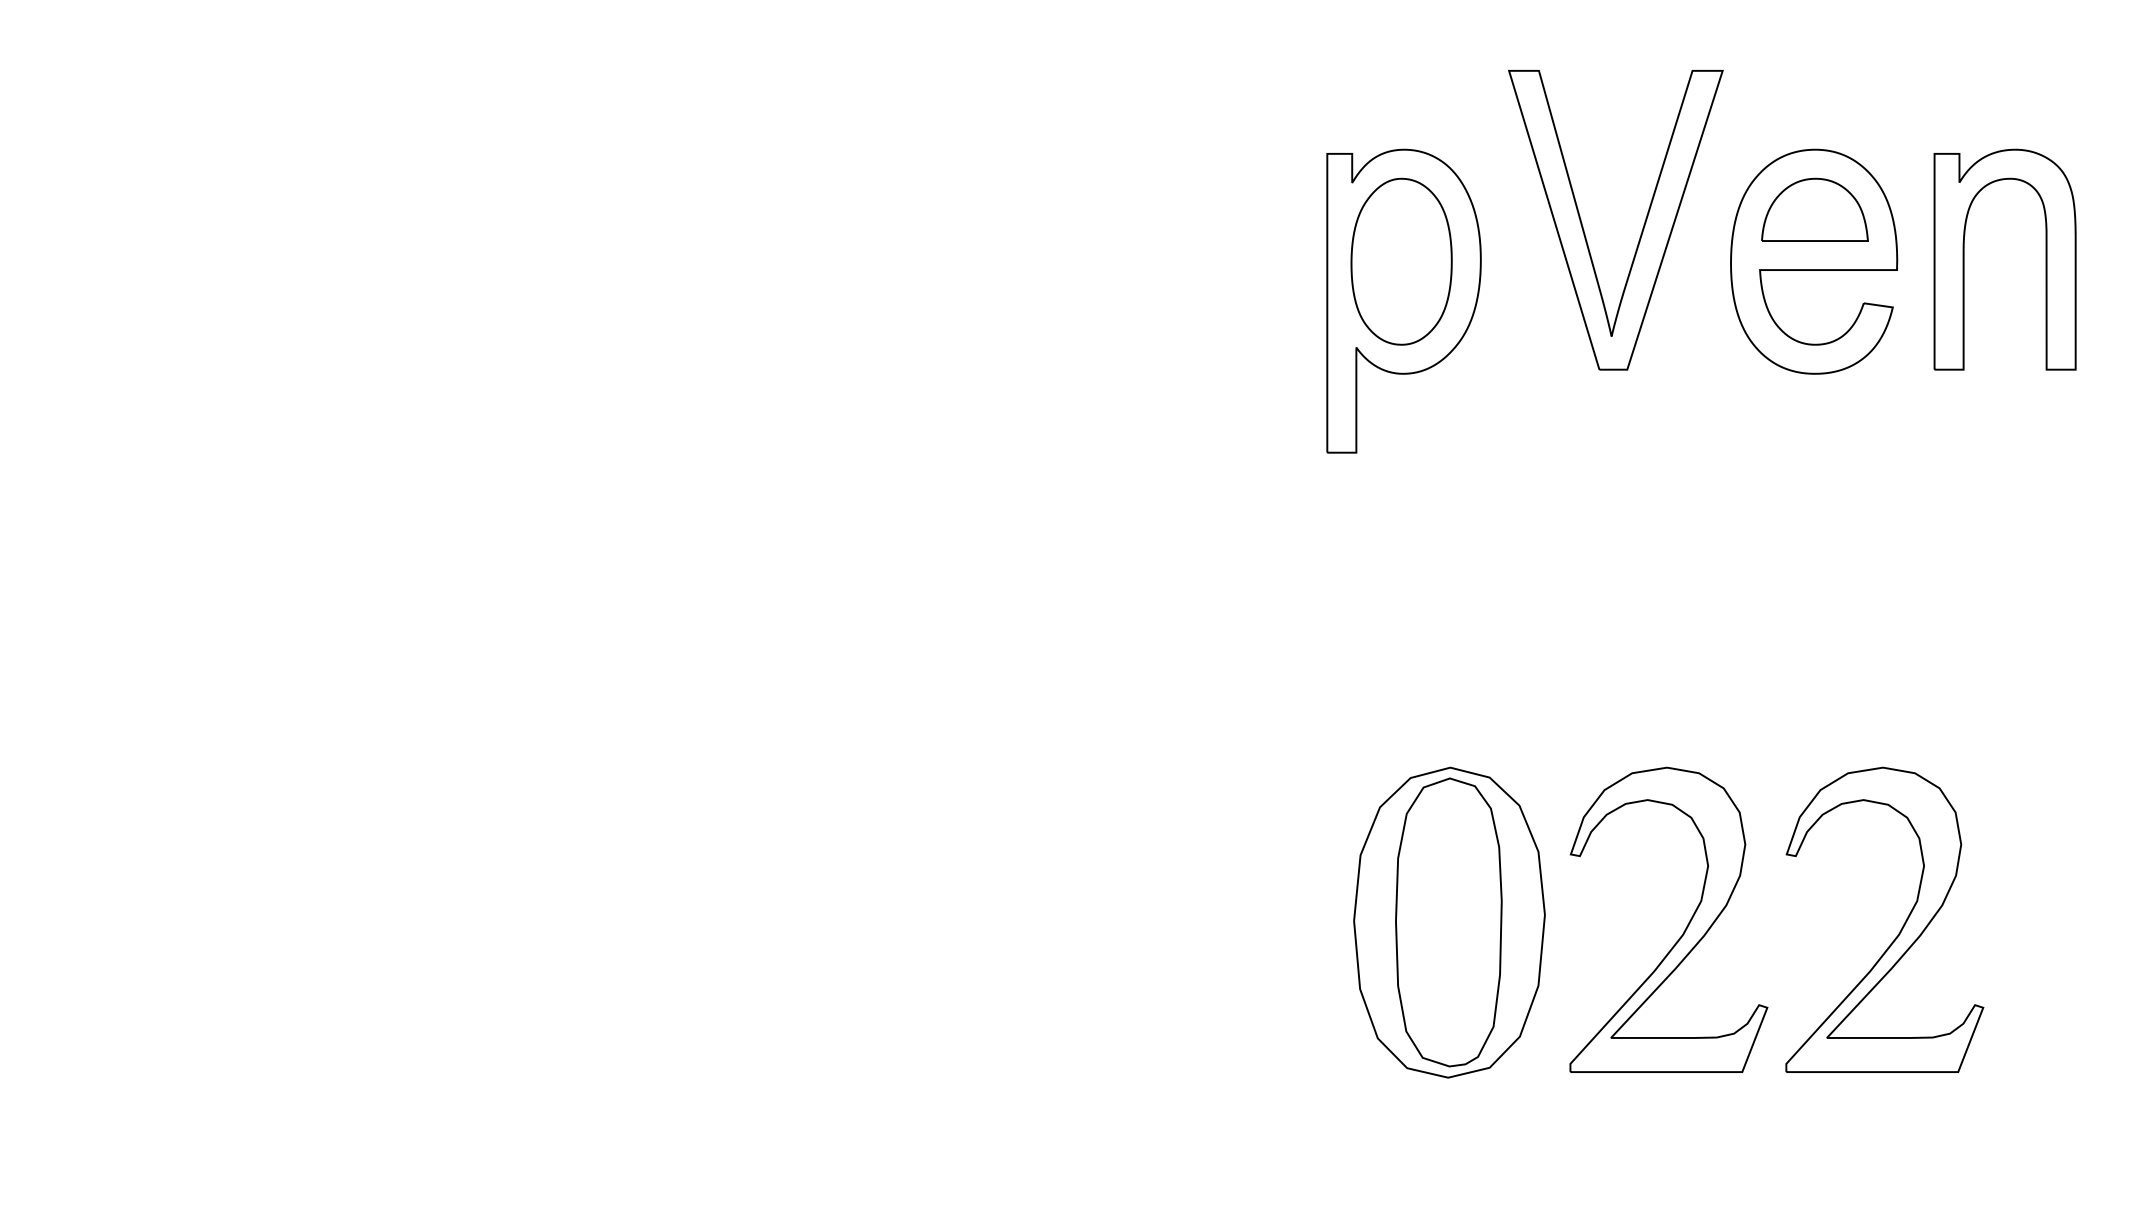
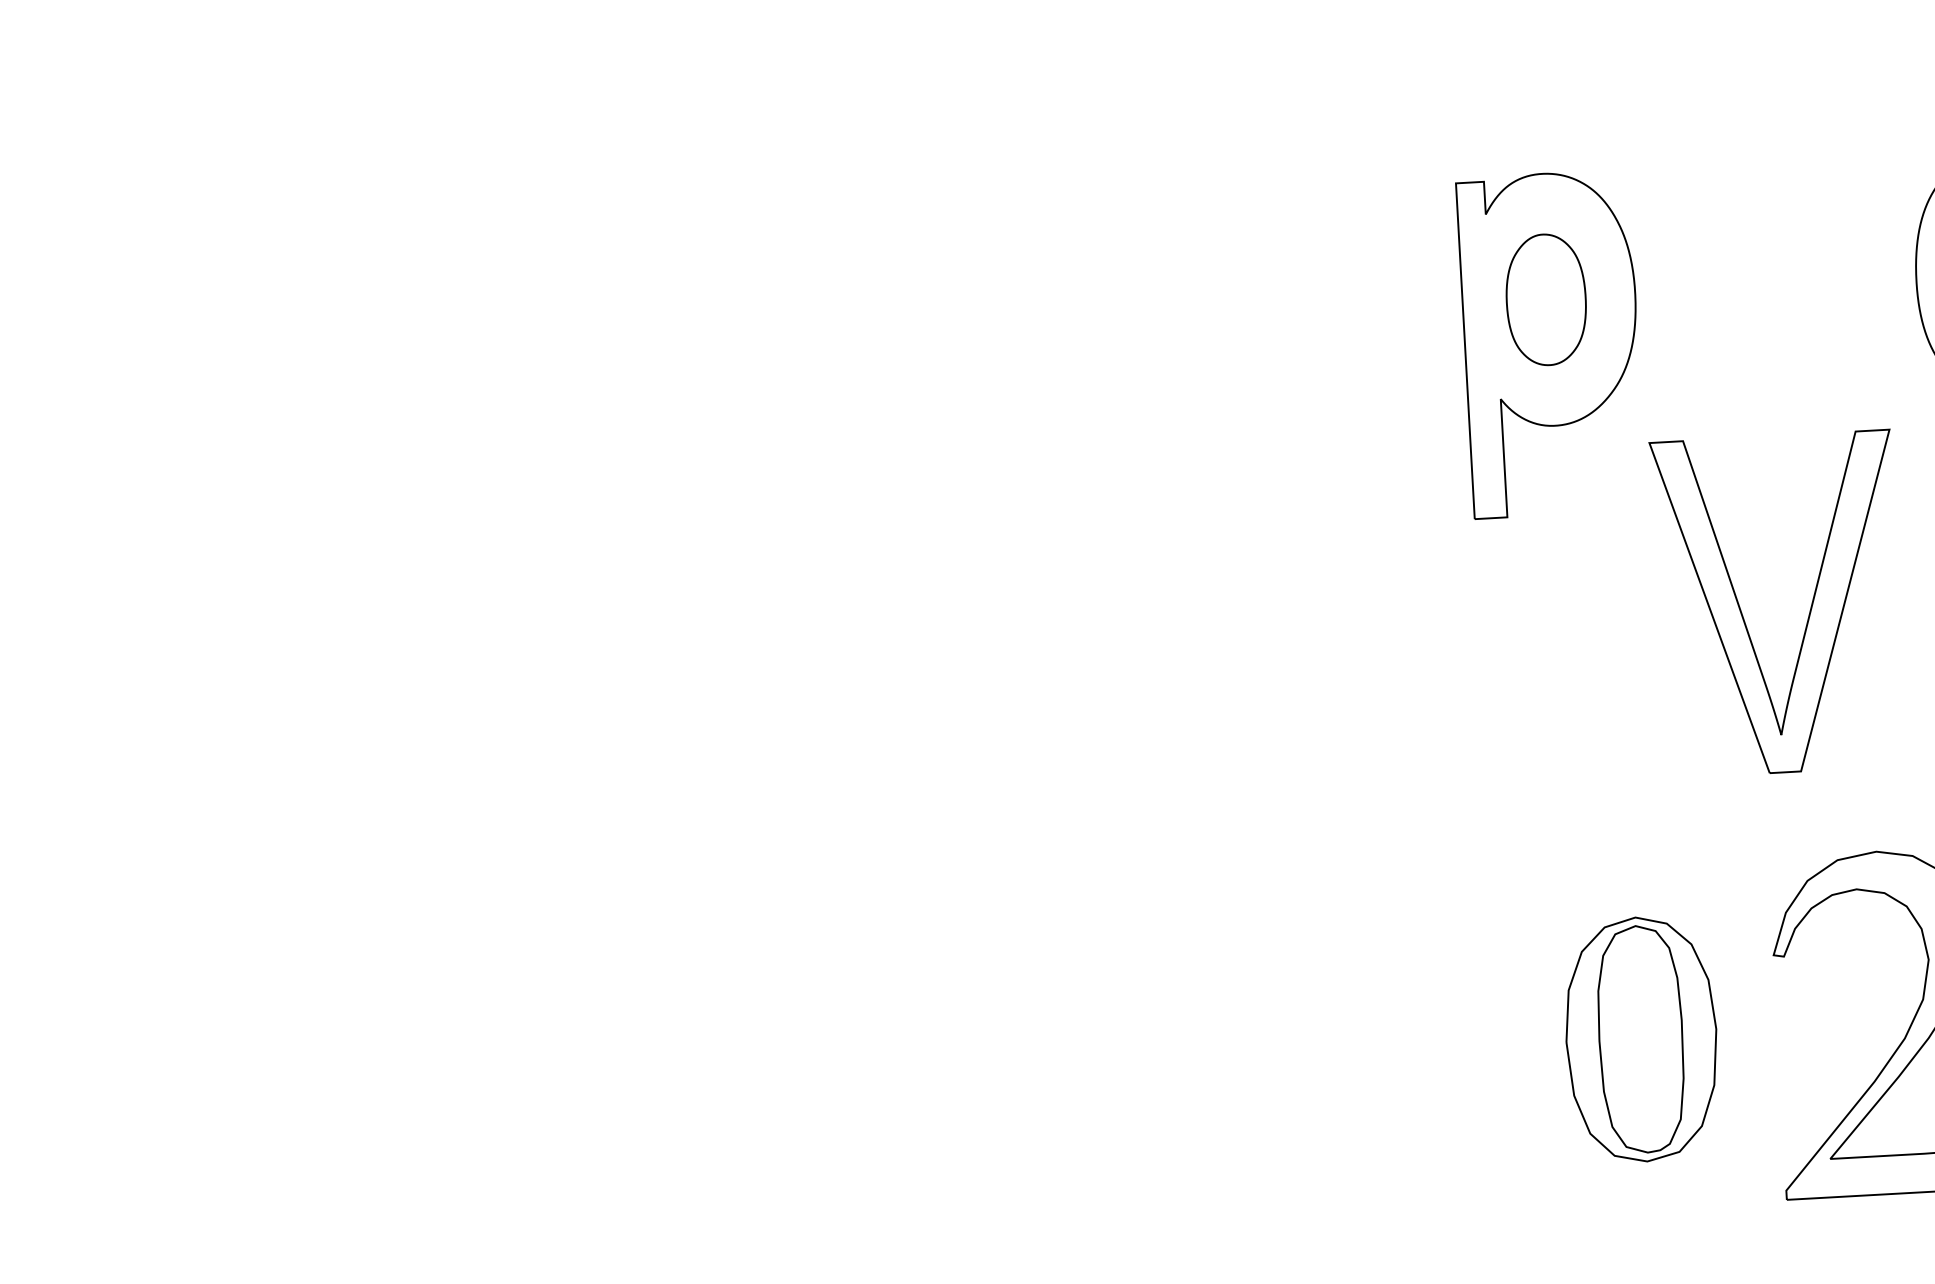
part: (1642, 227) -> (1809, 610), moved
part: (1401, 261) -> (1546, 299), size x0.7
part: (1449, 922) -> (1641, 1039), size x0.7

